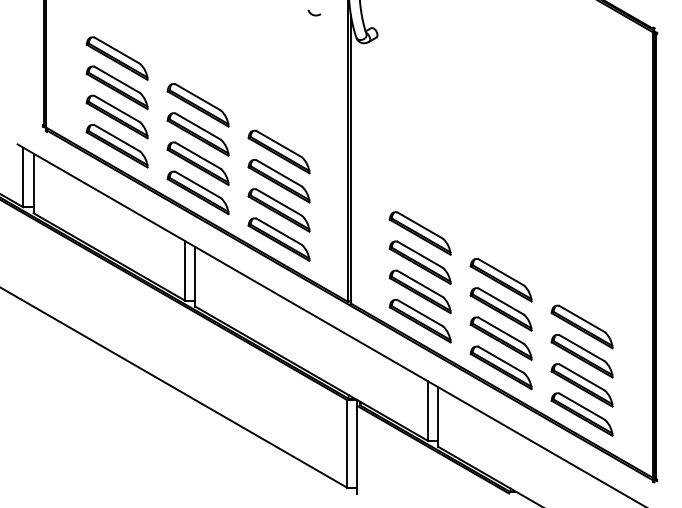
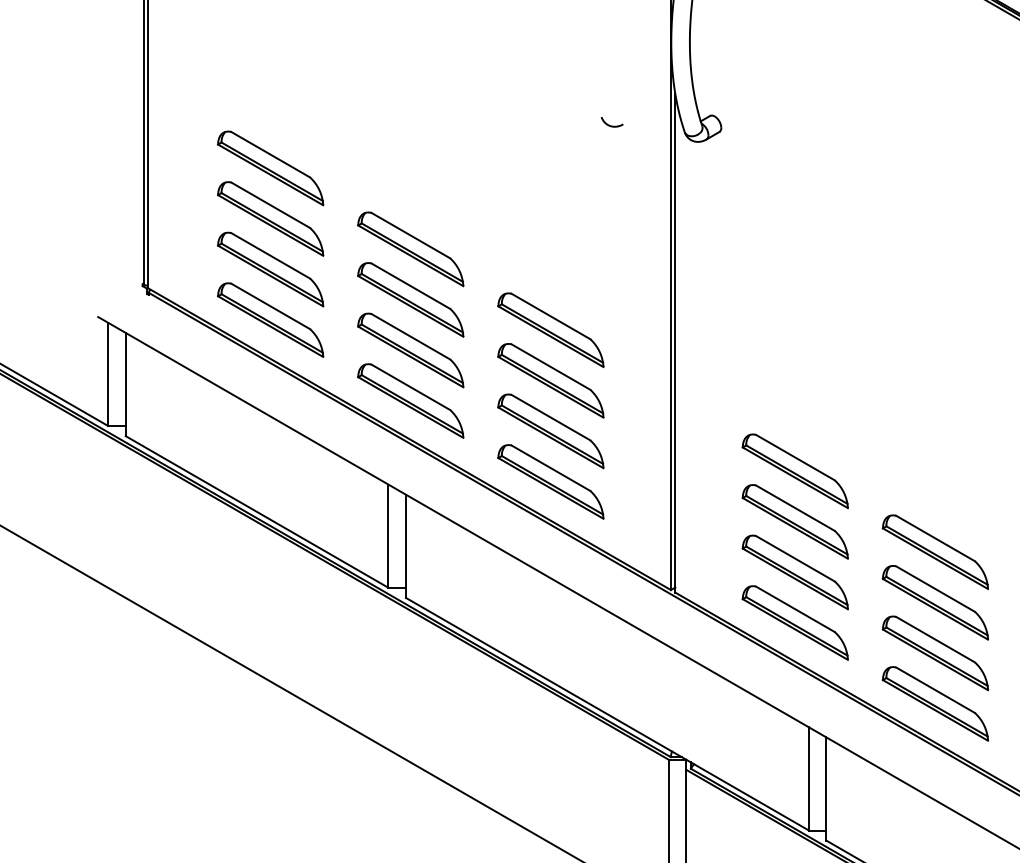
curve: (314, 14) -> (612, 124), moved

